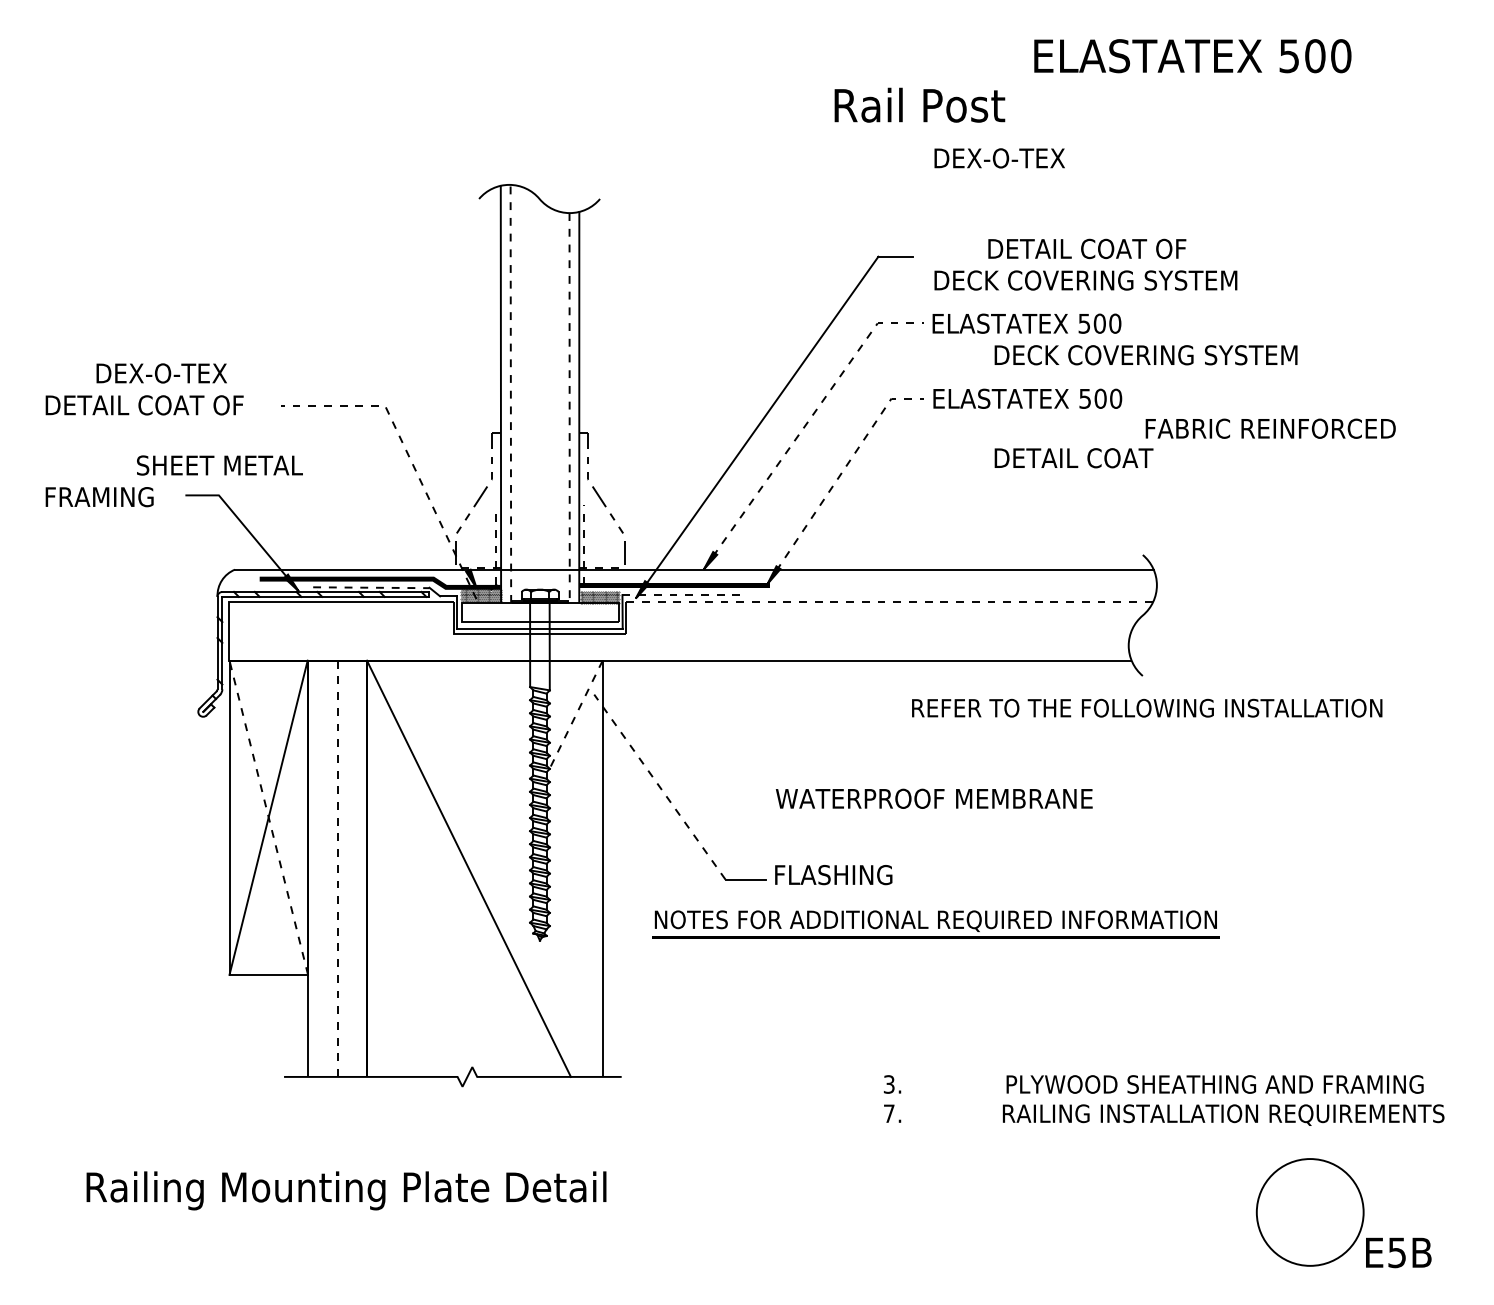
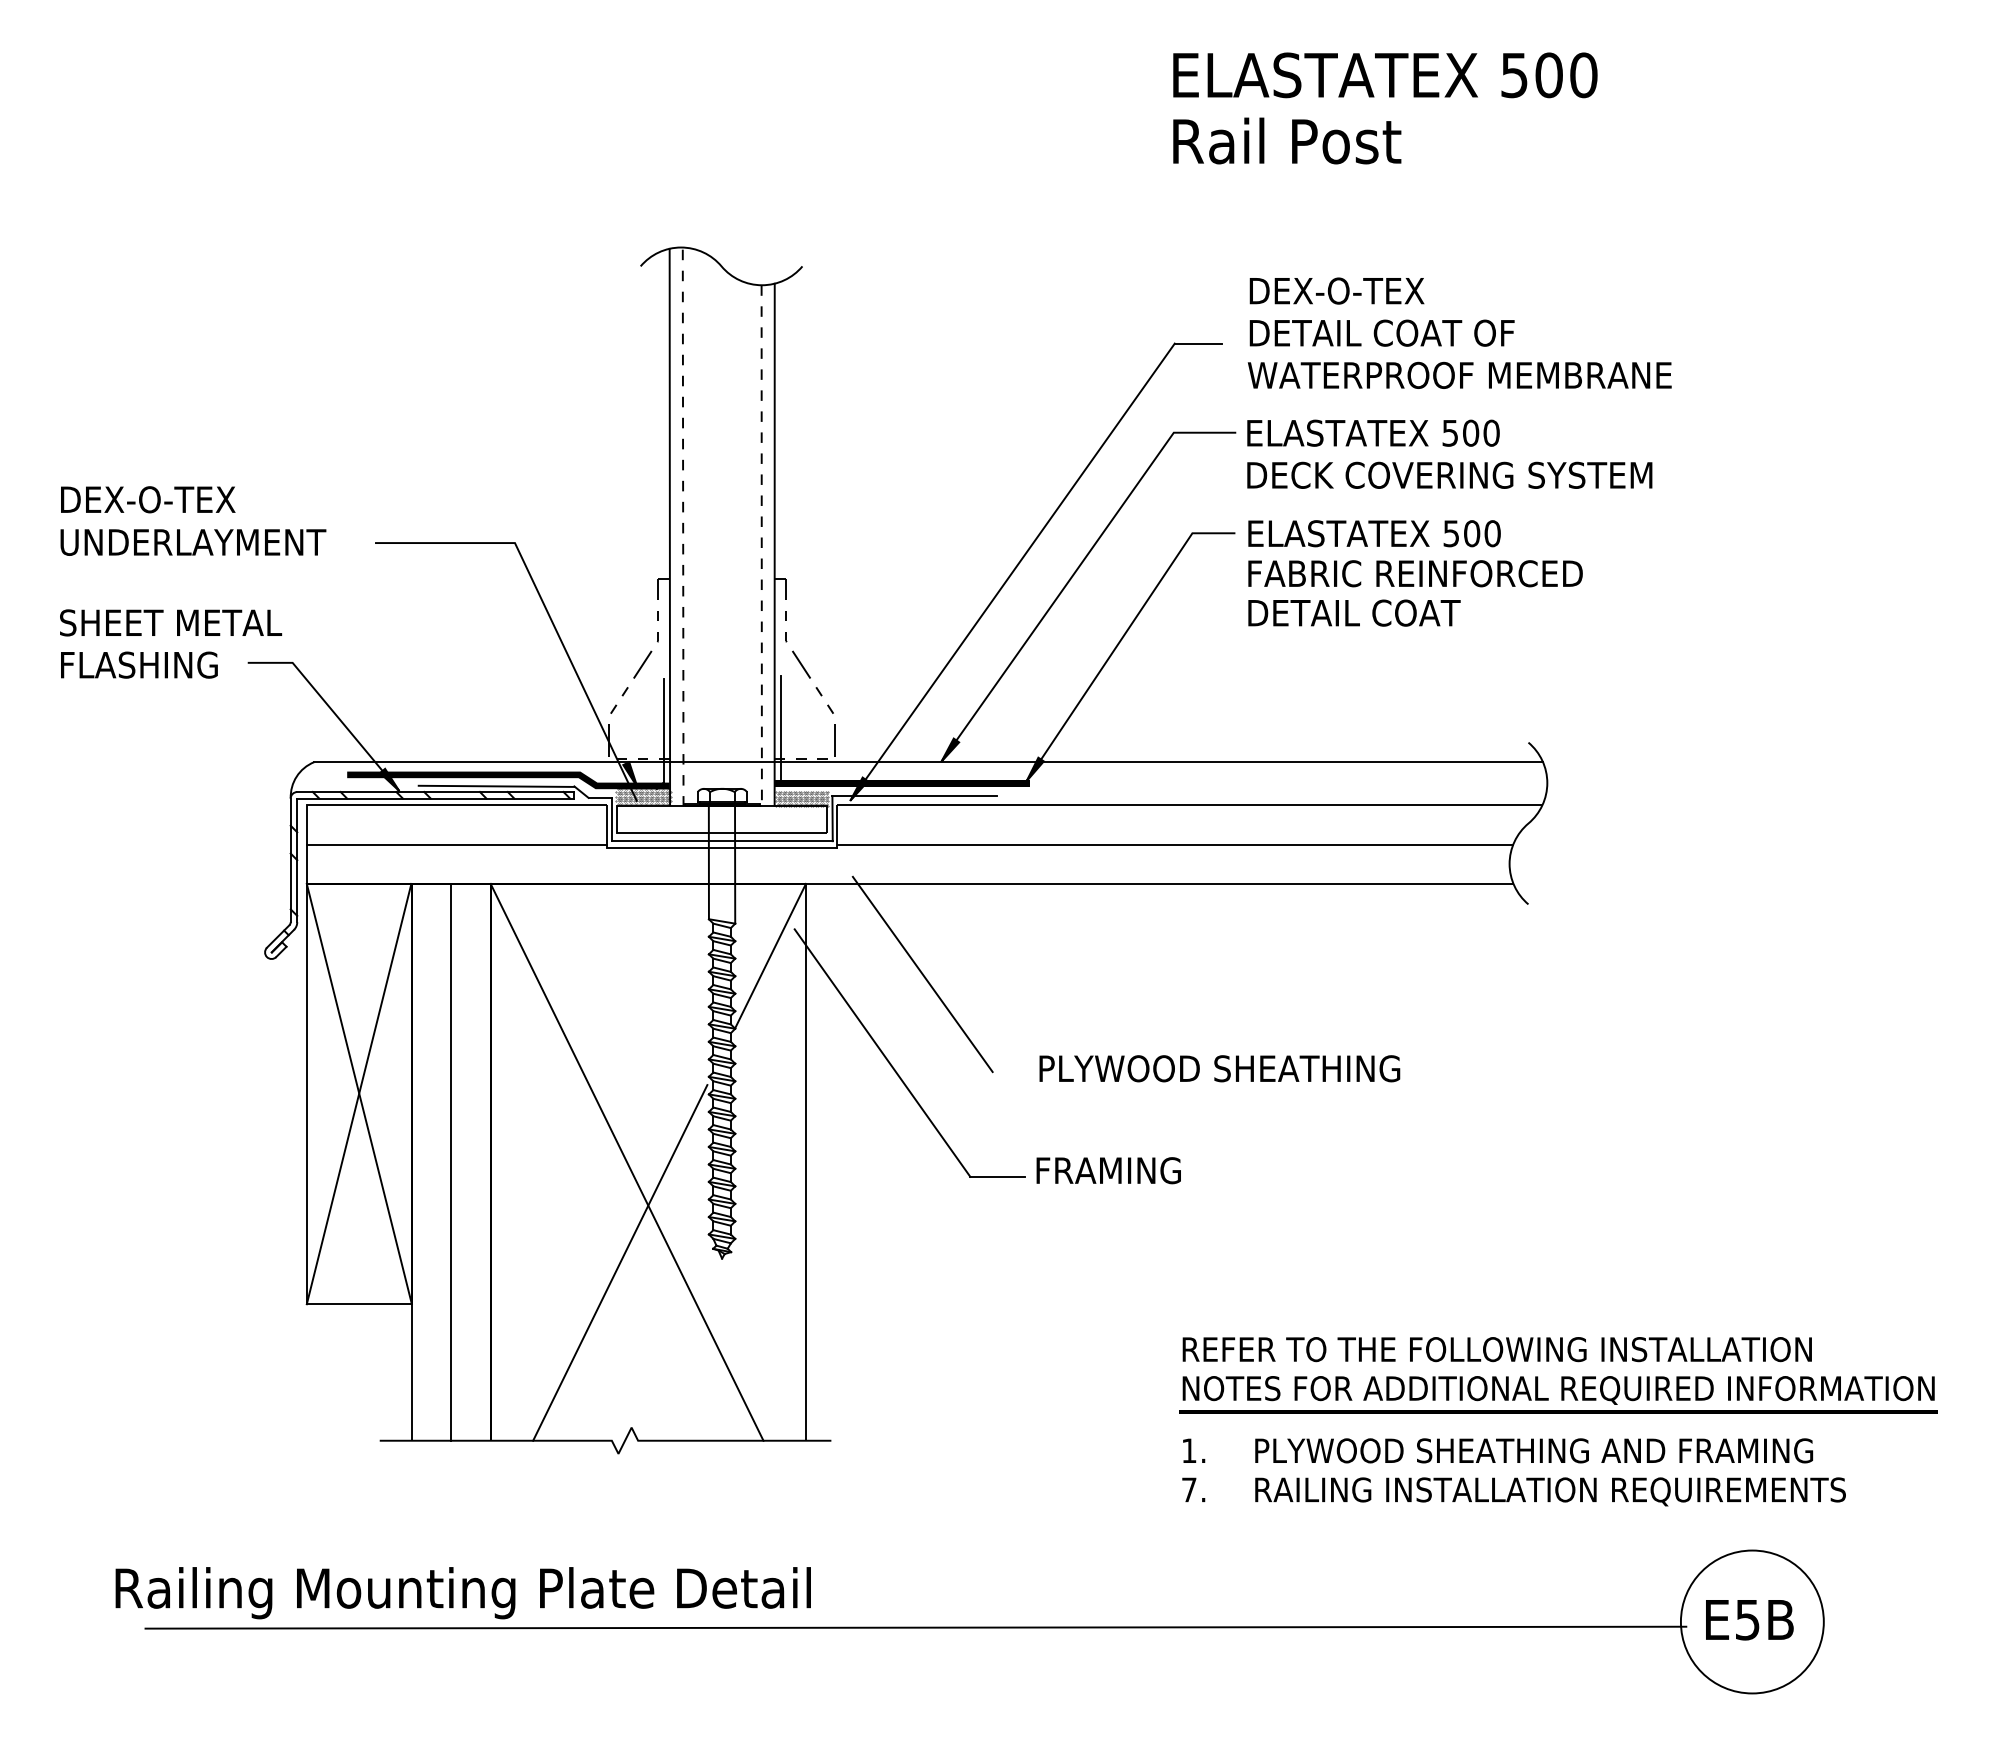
text: (1192, 56) -> (1385, 75), moved
text: (920, 104) -> (1287, 140), moved
text: (999, 157) -> (1336, 290), moved
text: (1086, 248) -> (1381, 332), moved
text: (1091, 279) -> (1459, 374), DECK COVERING SYSTEM -> WATERPROOF MEMBRANE
text: (1145, 354) -> (1449, 474), moved
text: (162, 373) -> (148, 499), moved
text: (144, 404) -> (193, 541), DETAIL COAT OF -> UNDERLAYMENT
line: (804, 427) -> (1075, 571), dashed -> solid
text: (1270, 428) -> (1415, 573), moved
line: (408, 454) -> (546, 608), dashed -> solid
text: (1074, 457) -> (1354, 612), moved
text: (220, 465) -> (171, 622), moved
line: (838, 477) -> (1121, 638), dashed -> solid
text: (111, 496) -> (149, 664), FRAMING -> FLASHING
line: (583, 544) -> (780, 728), dashed -> solid
line: (496, 545) -> (663, 730), dashed -> solid
line: (371, 587) -> (496, 786), dashed -> solid
line: (684, 595) -> (915, 796), dashed -> solid
line: (890, 602) -> (1190, 805), dashed -> solid
line: (341, 631) -> (456, 844), added
line: (878, 631) -> (1175, 844), added
text: (1146, 708) -> (1496, 1349), moved
line: (576, 714) -> (770, 956), dashed -> solid
line: (689, 728) -> (922, 974), added
line: (659, 787) -> (882, 1053), dashed -> solid
text: (934, 798) -> (1249, 1068), WATERPROOF MEMBRANE -> PLYWOOD SHEATHING
line: (268, 818) -> (359, 1094), dashed -> solid
line: (337, 868) -> (451, 1162), dashed -> solid
text: (841, 874) -> (1125, 1170), FLASHING -> FRAMING
text: (935, 924) -> (1558, 1394), moved
line: (464, 943) -> (620, 1262), added
text: (889, 1084) -> (1189, 1450), 3. -> 1.
text: (1215, 1084) -> (1534, 1450), moved
text: (1223, 1114) -> (1550, 1491), moved
line: (684, 1216) -> (915, 1627), added
text: (1398, 1253) -> (1749, 1620), moved

